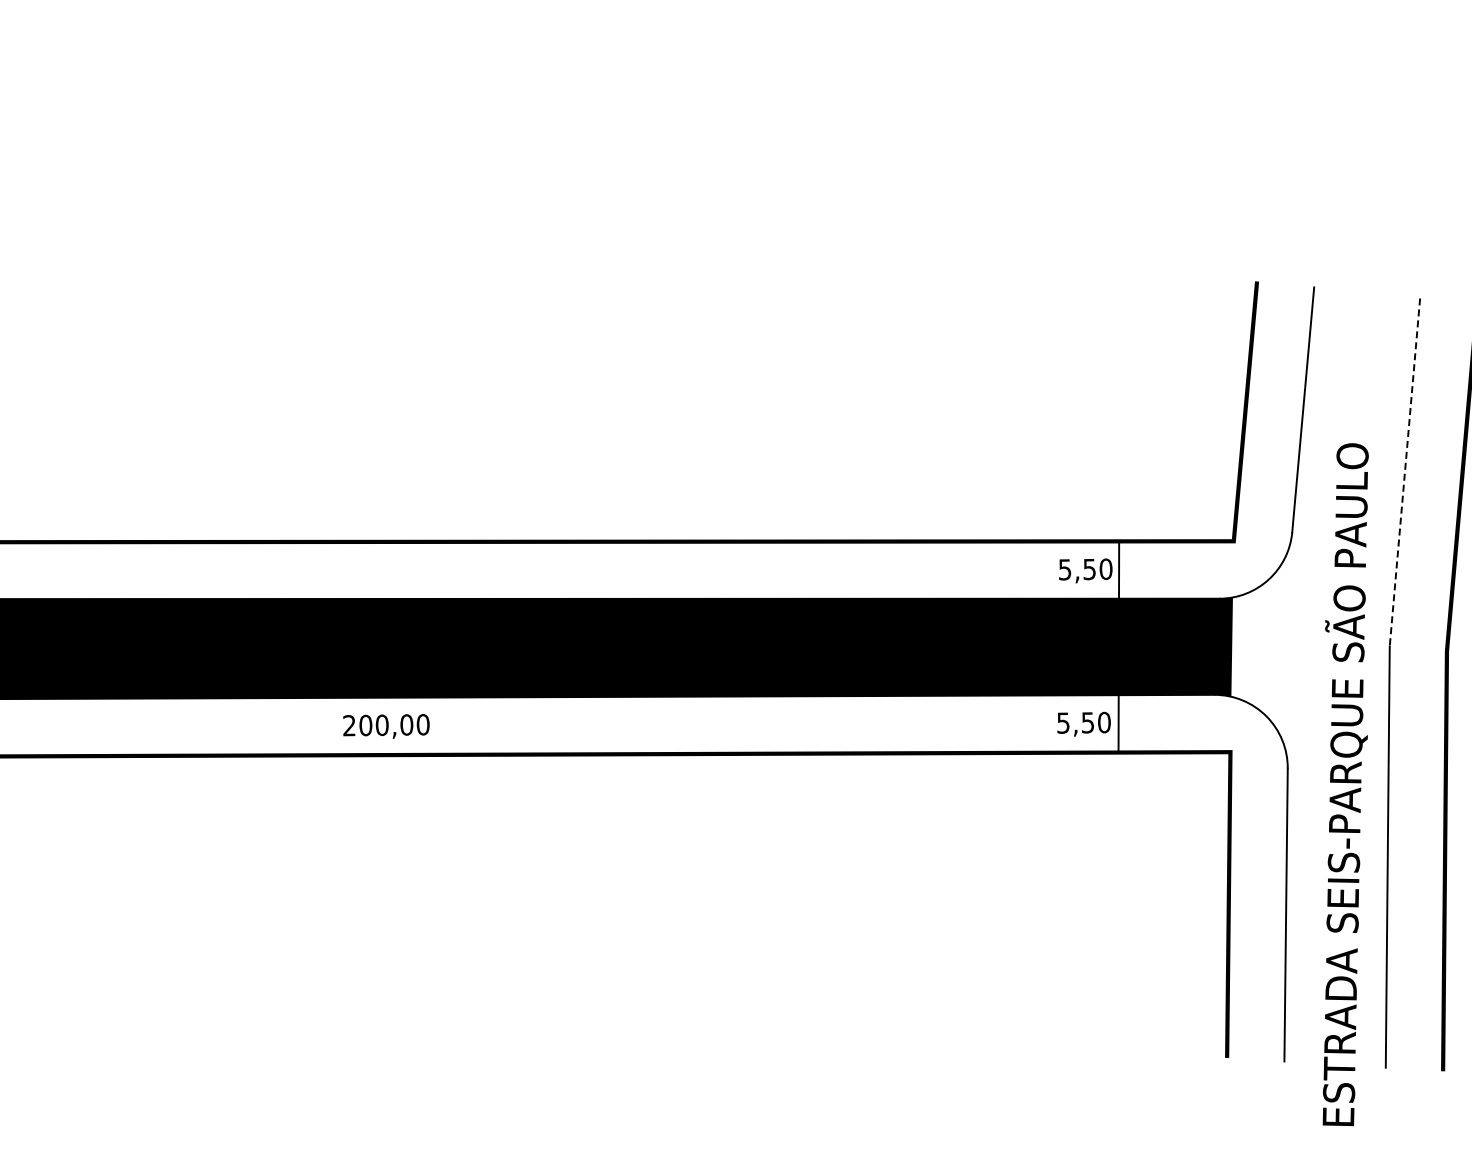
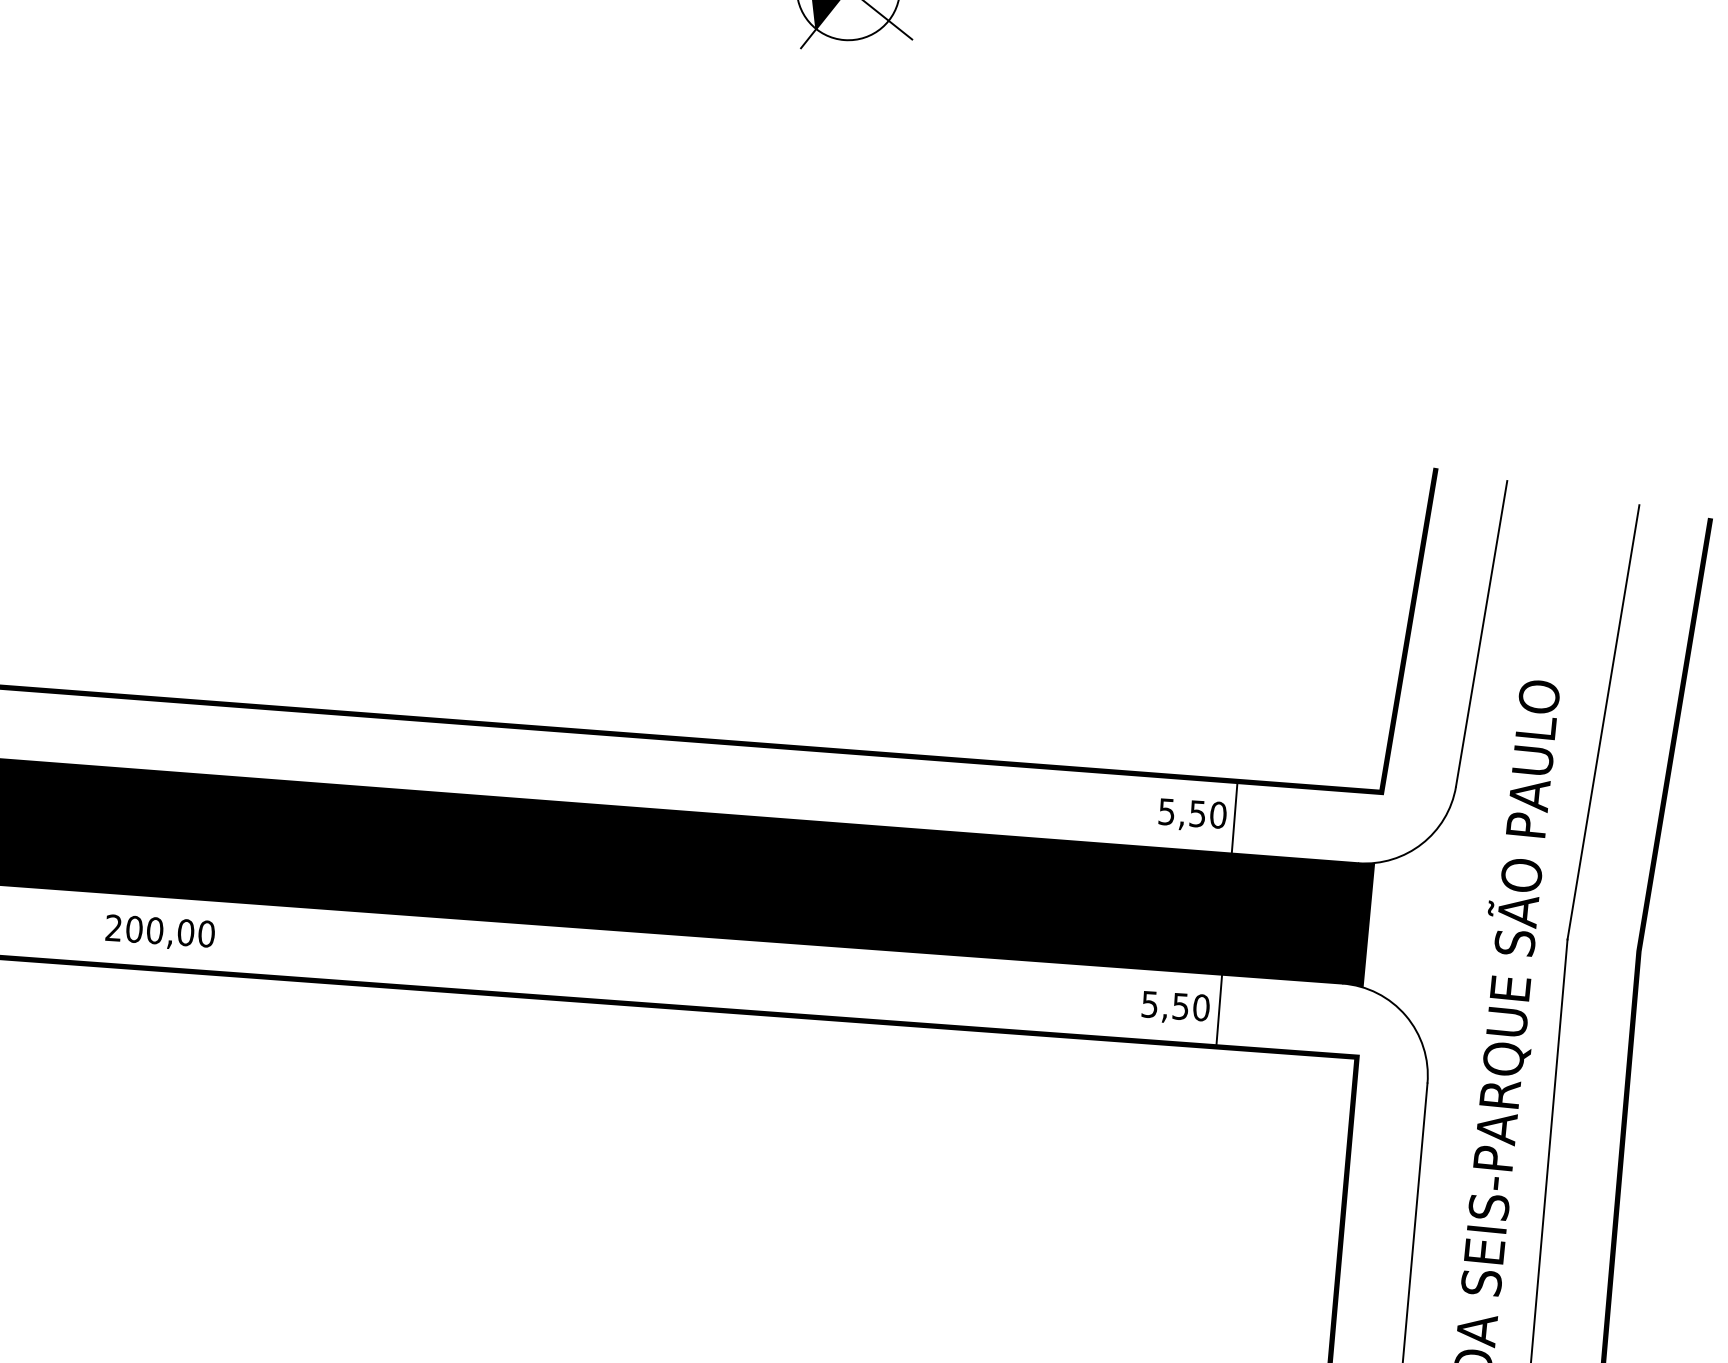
line: (1404, 472) -> (1602, 722), dashed -> solid
text: (386, 726) -> (160, 932), moved

